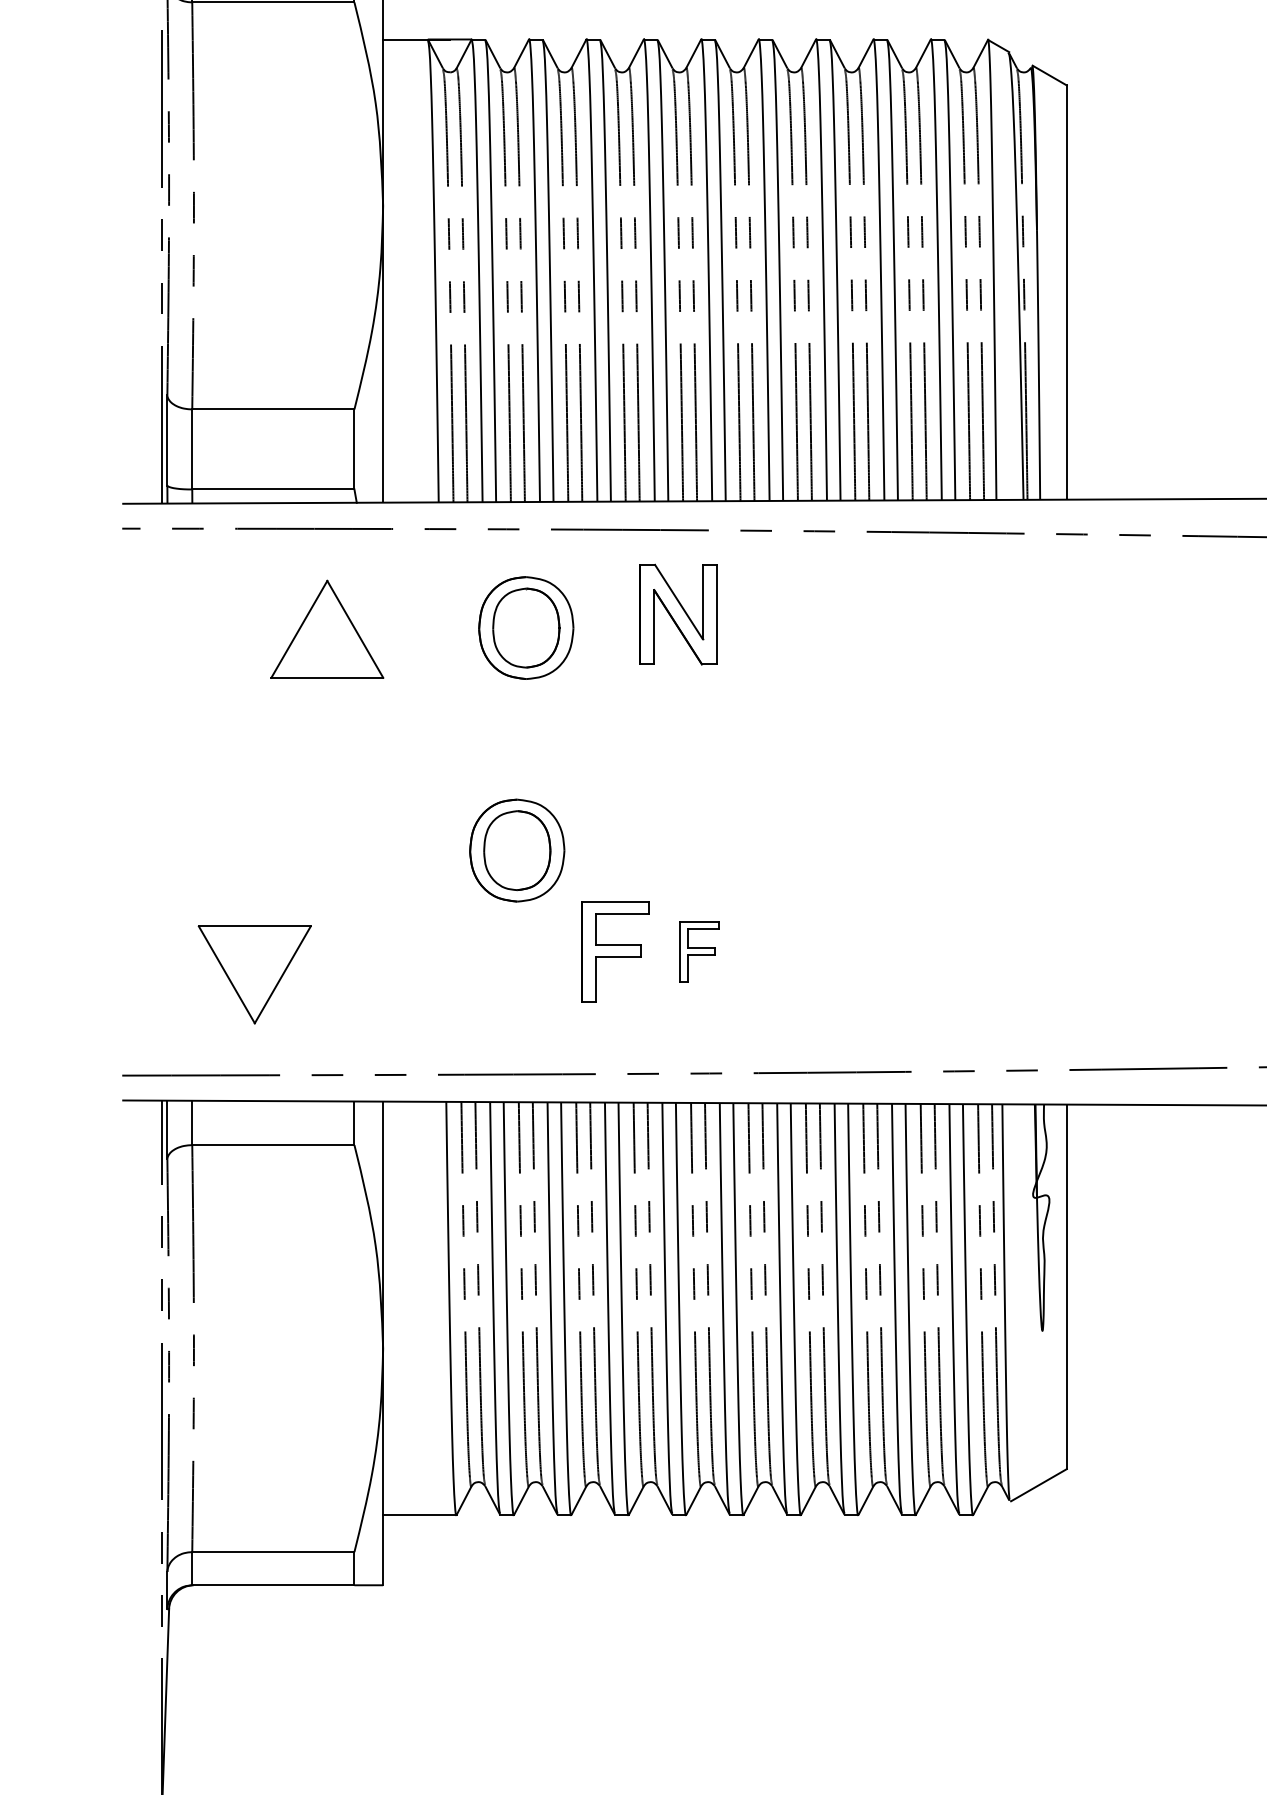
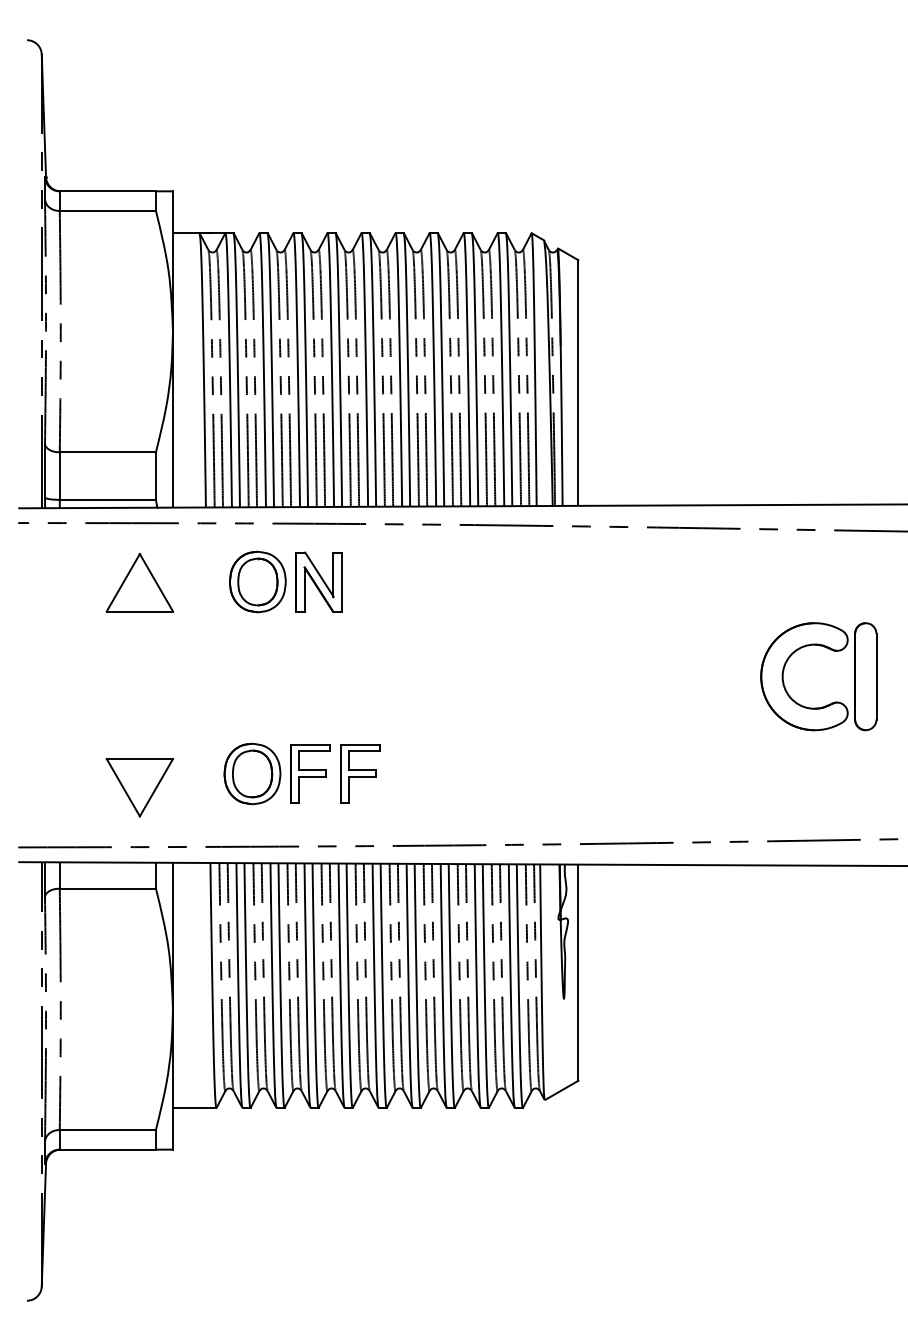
part: (677, 613) -> (318, 581), moved
part: (517, 849) -> (252, 773), moved
part: (699, 950) -> (360, 773), size x1.67
part: (254, 974) -> (139, 787), moved

